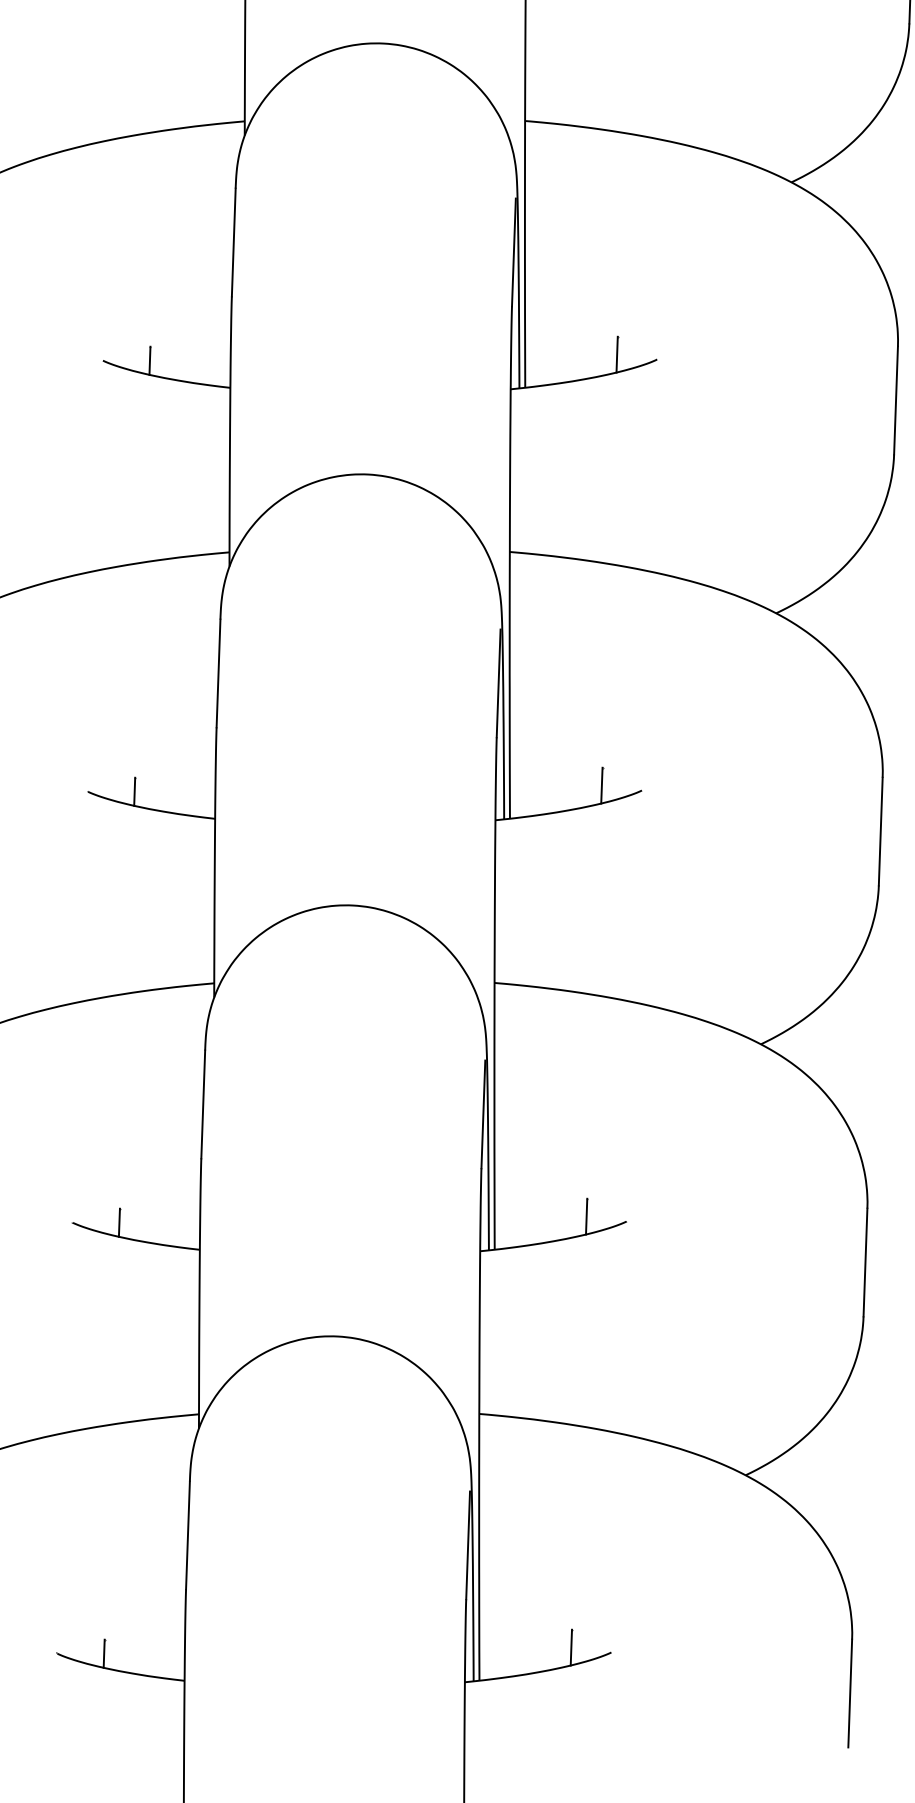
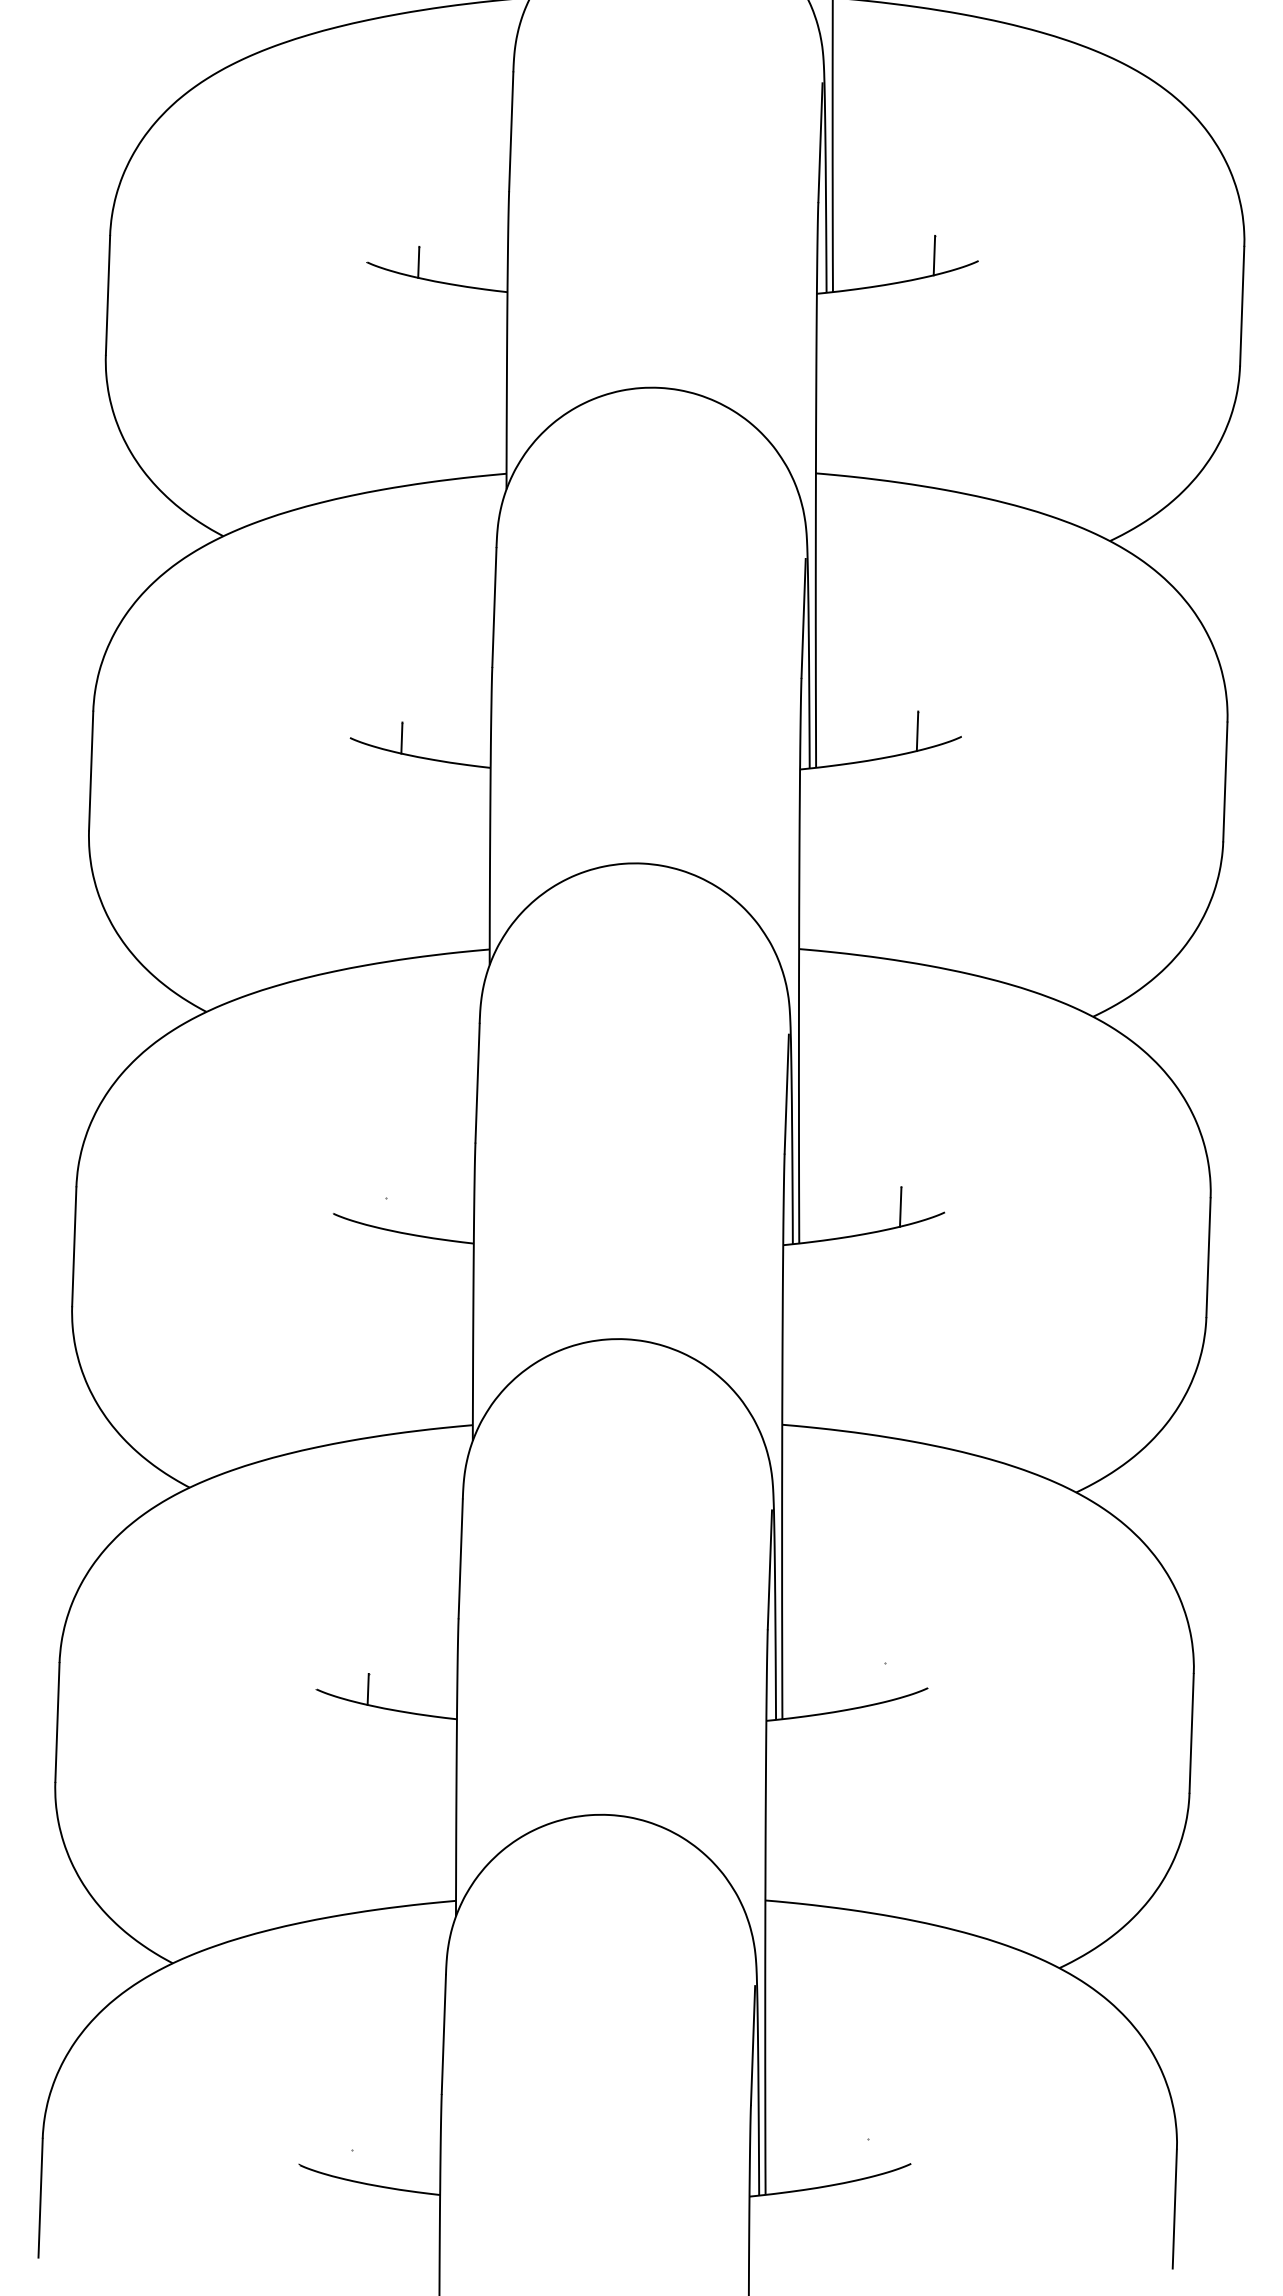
line: (134, 791) -> (384, 1213), removed
line: (586, 1216) -> (883, 1682), removed
line: (570, 1647) -> (866, 2158), removed
line: (103, 1653) -> (350, 2164), removed

